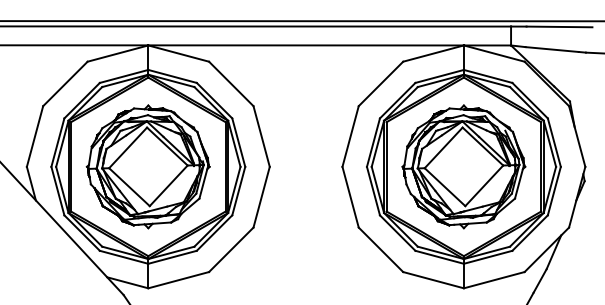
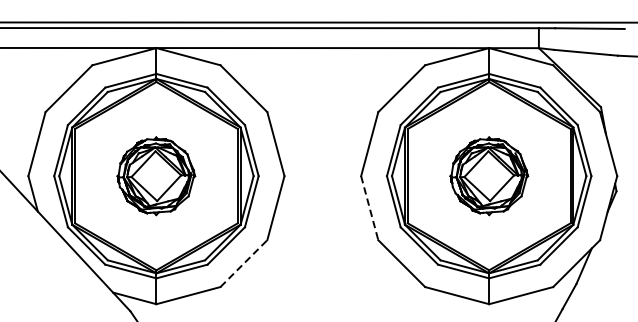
part: (147, 166) -> (155, 175), size x0.6
part: (463, 166) -> (488, 175), size x0.6
line: (350, 197) -> (369, 208), solid -> dashed
line: (231, 249) -> (244, 263), solid -> dashed

